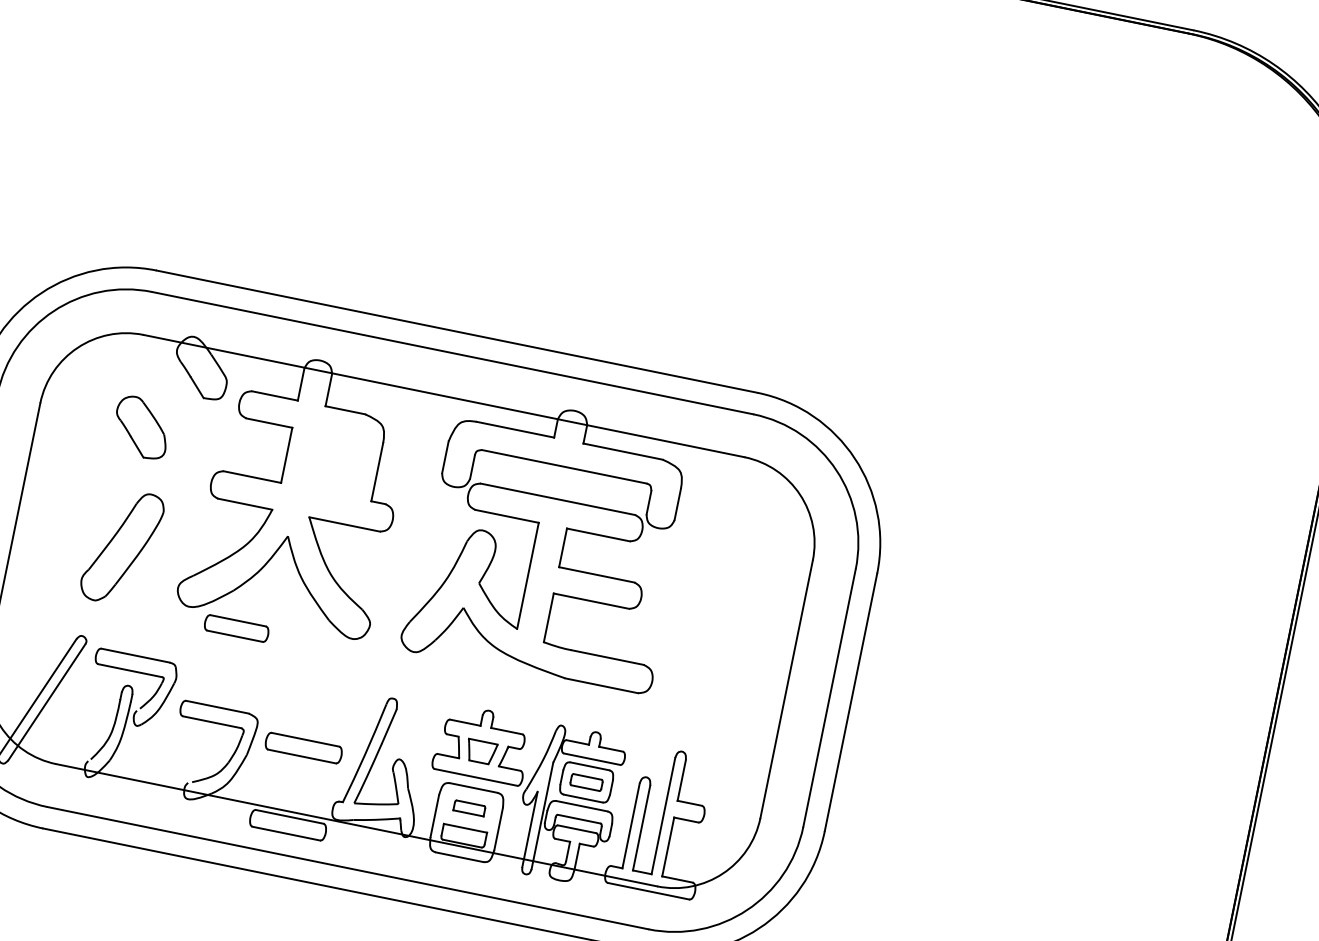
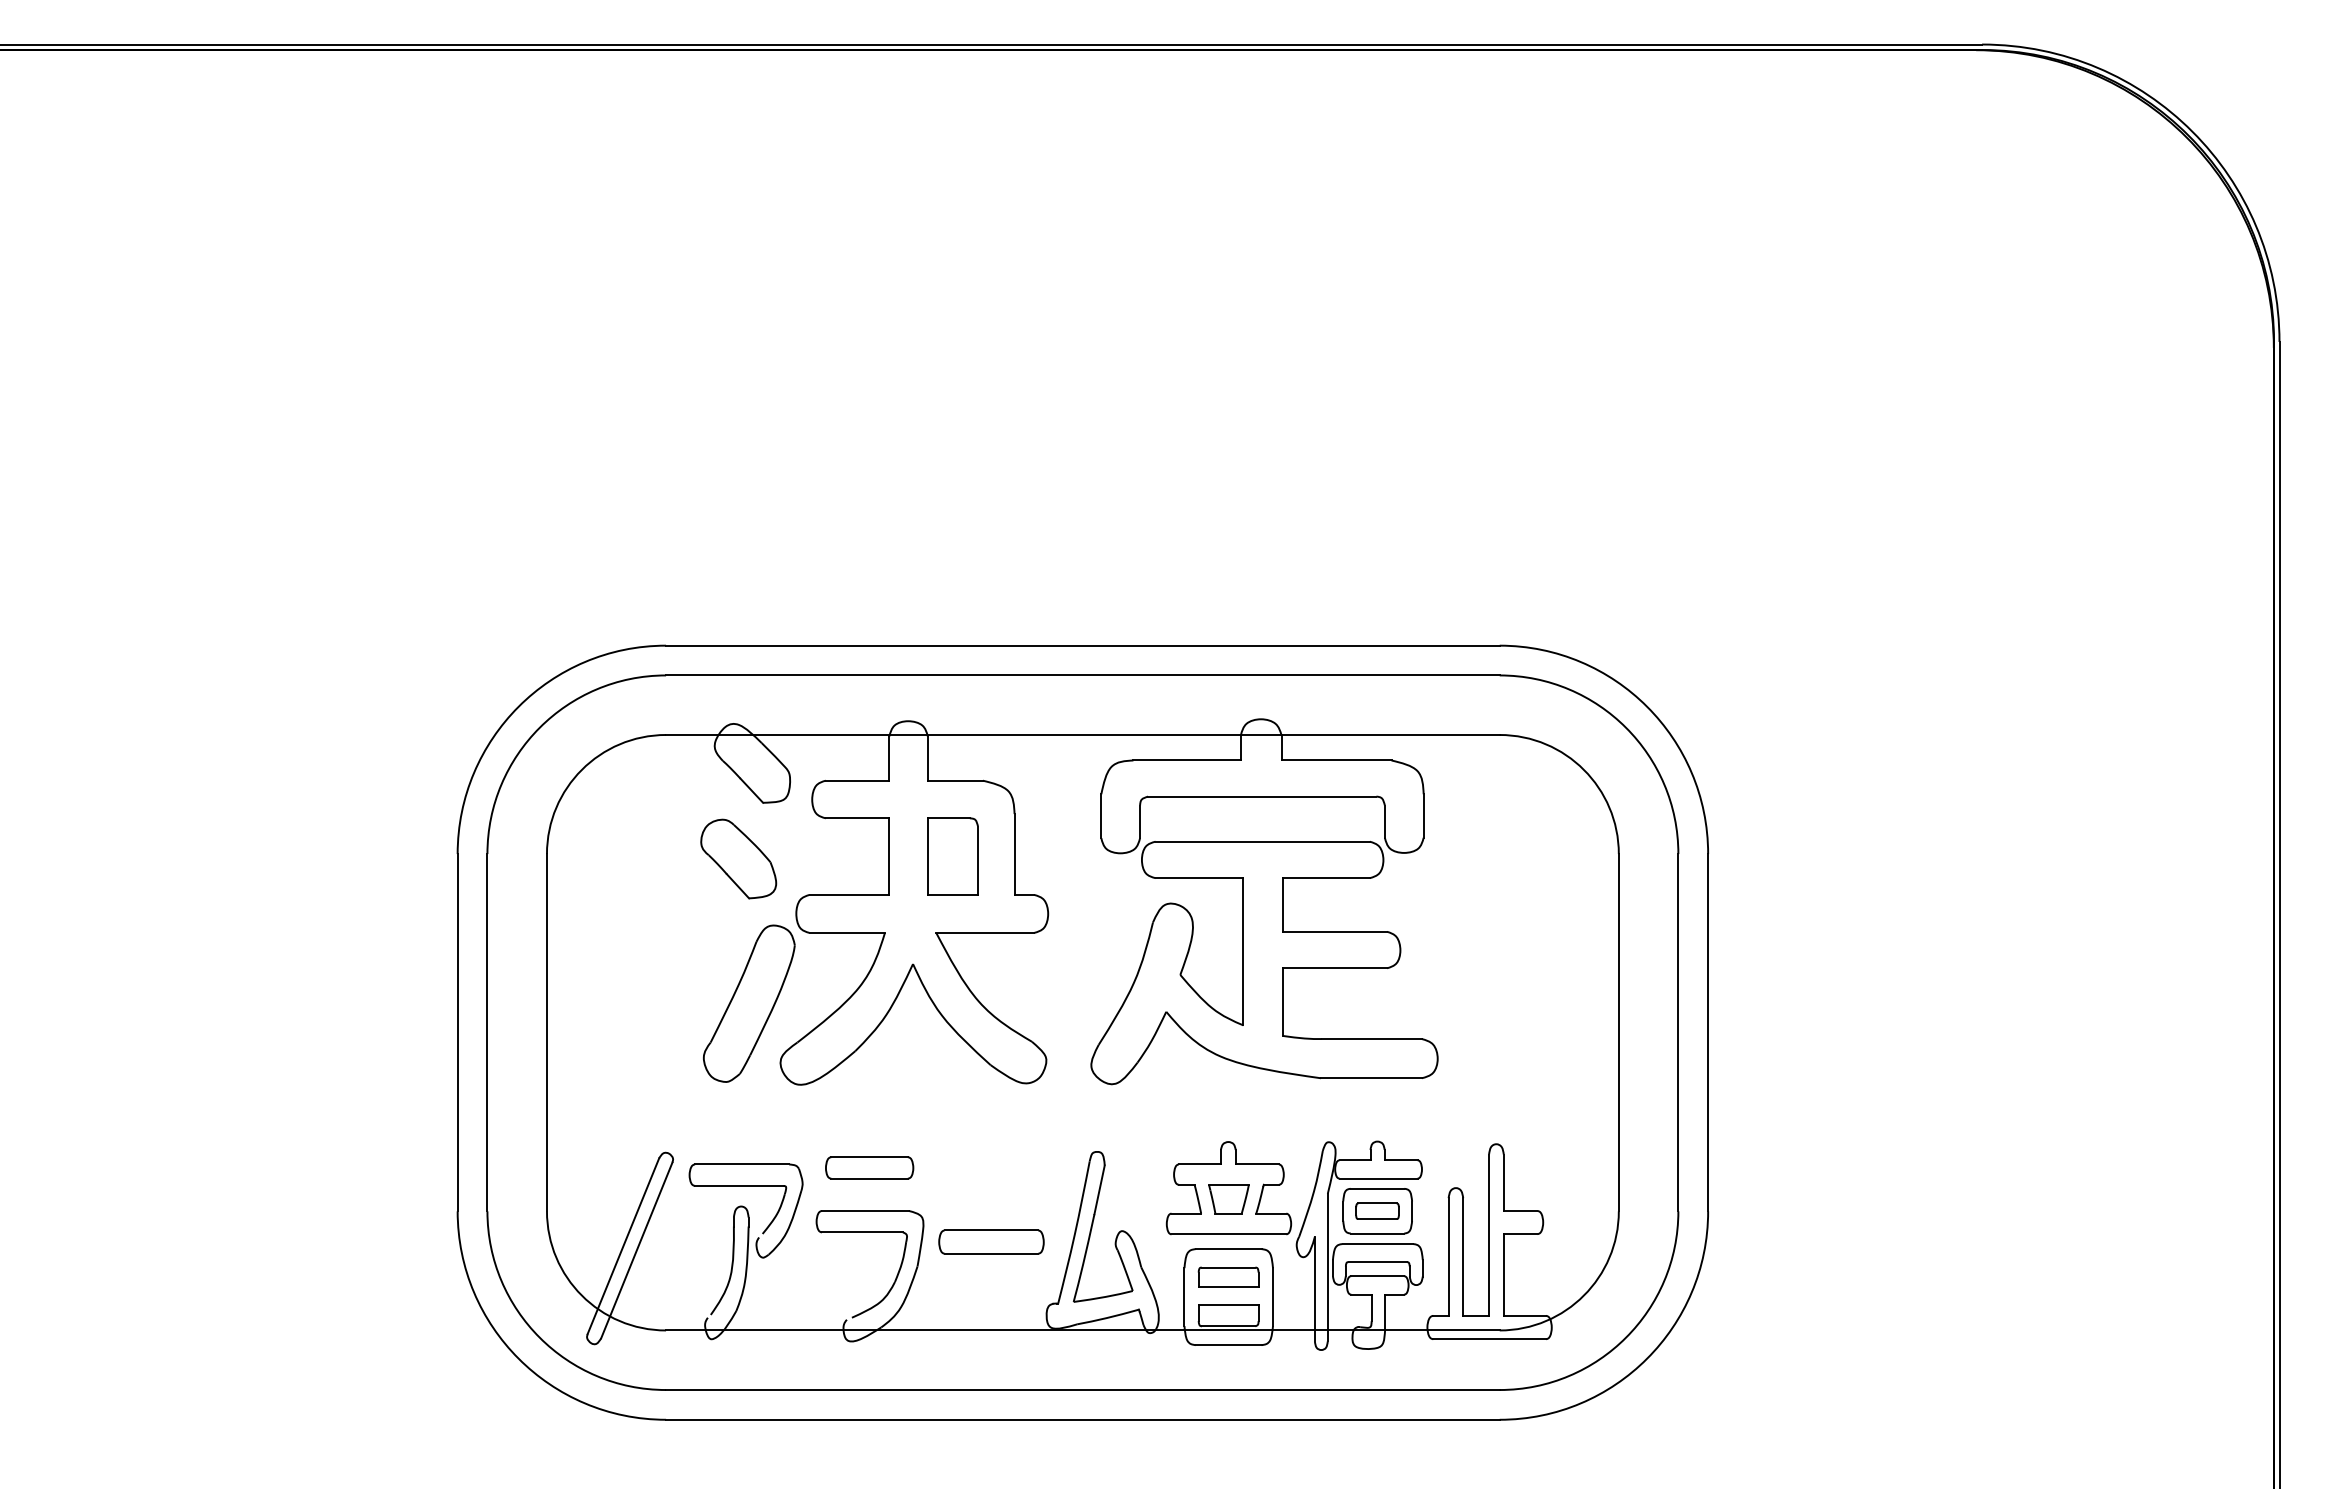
part: (141, 427) -> (738, 858), moved
part: (332, 464) -> (952, 856), added
part: (122, 547) -> (749, 1003), moved
part: (236, 628) -> (869, 1167), moved
part: (469, 807) -> (1228, 1276), size x1.43
part: (288, 824) -> (991, 1348), removed

